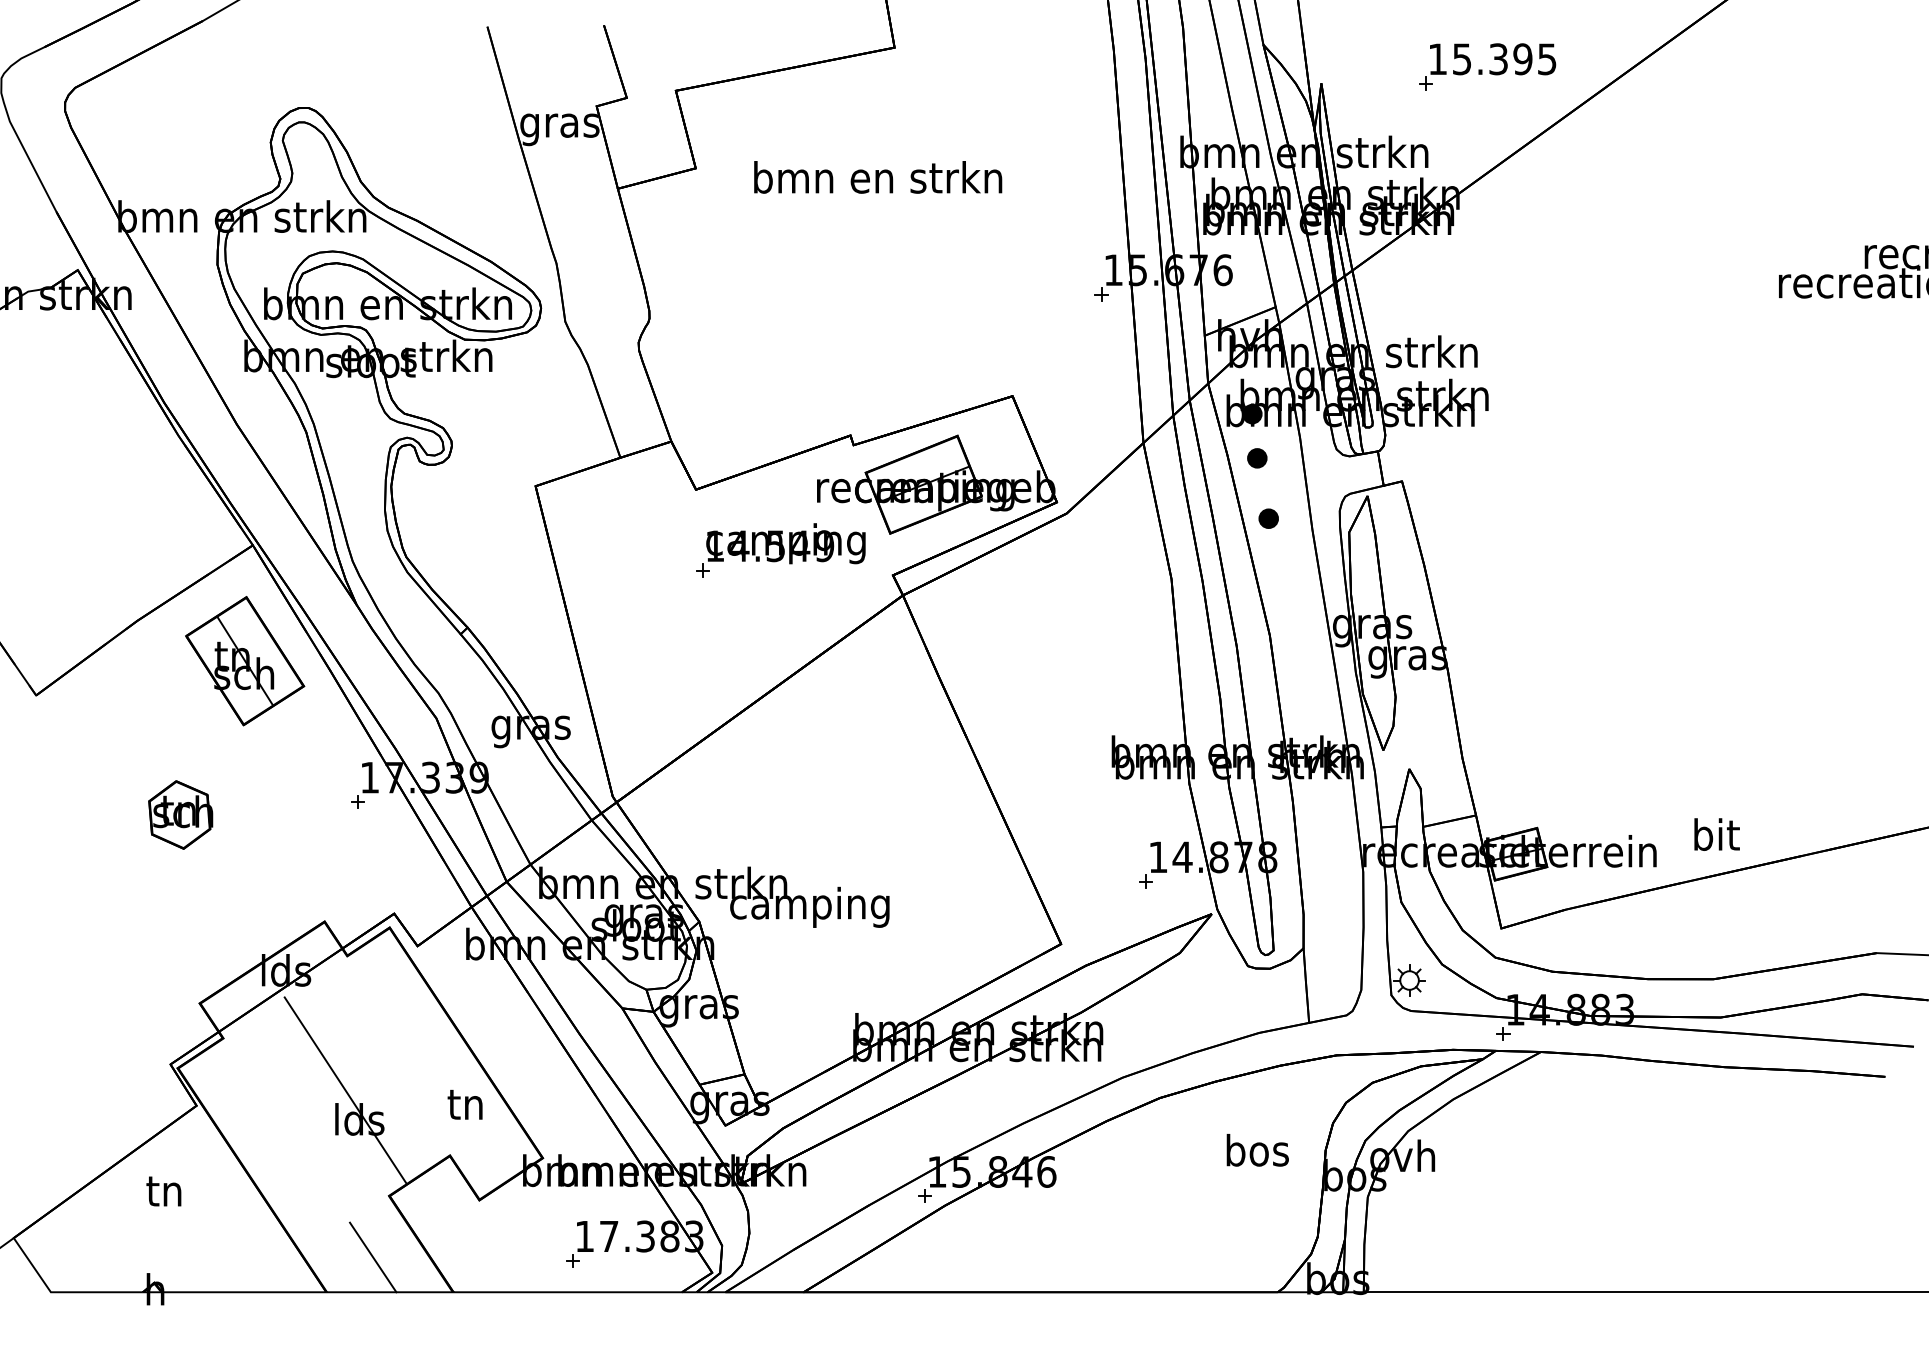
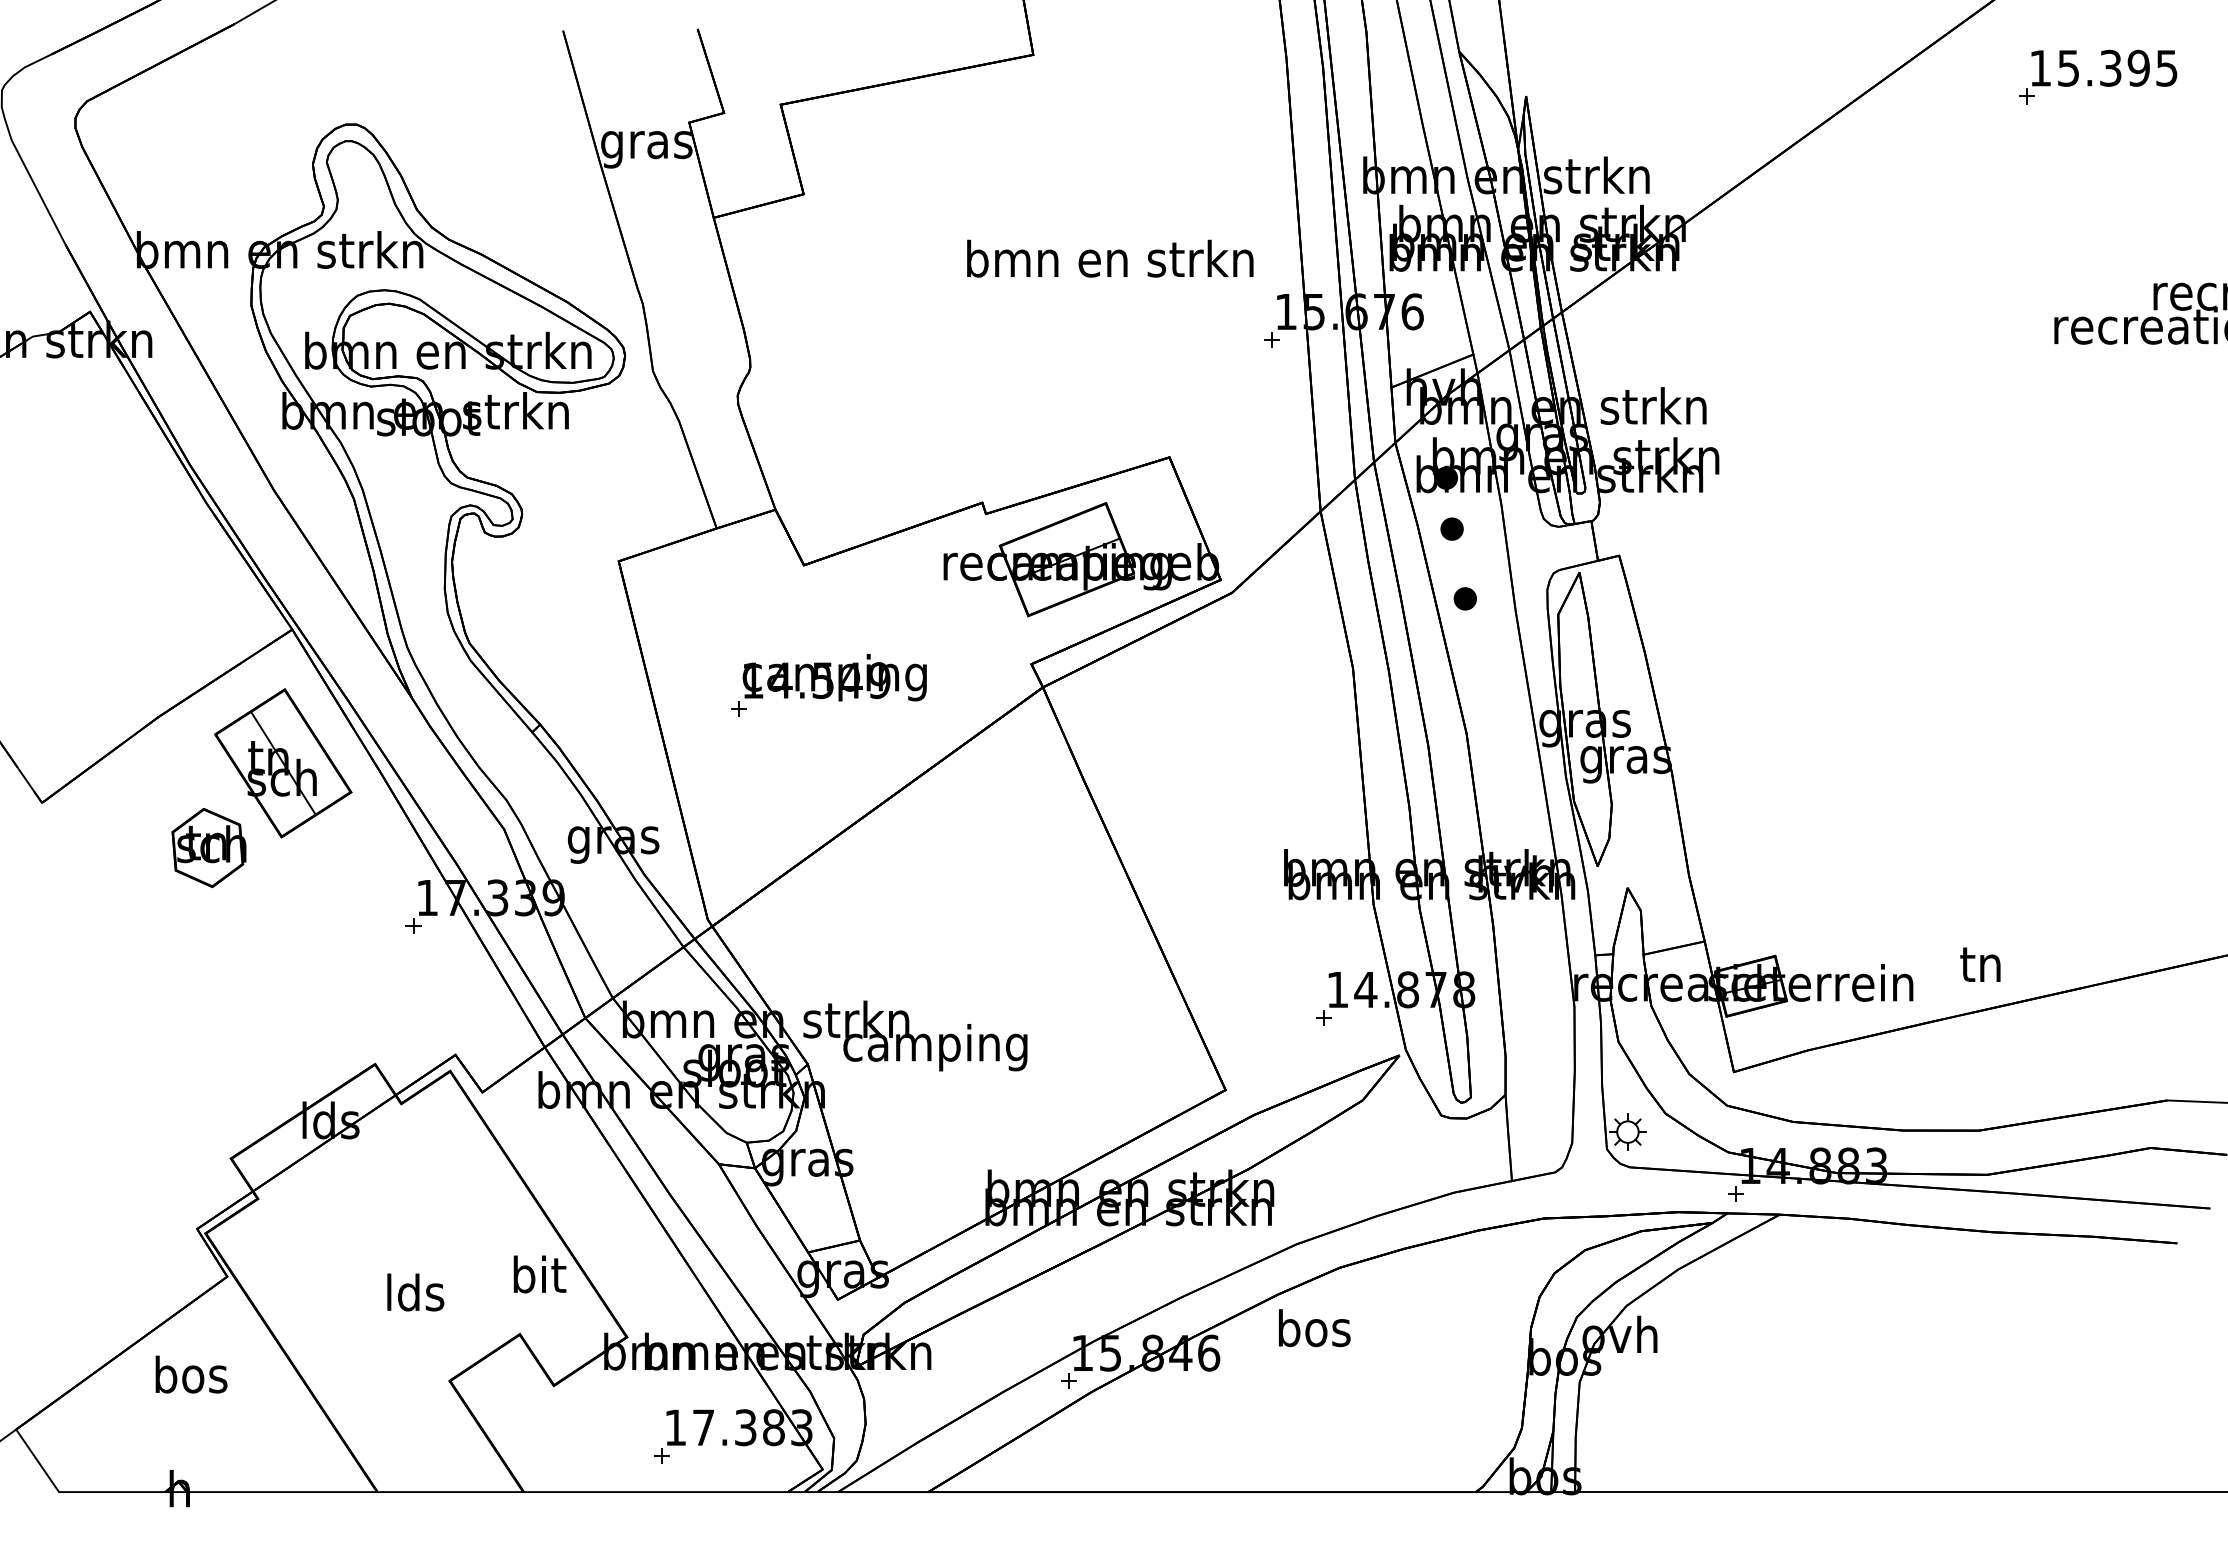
part: (1487, 66) -> (2098, 76), moved
text: (878, 177) -> (1110, 258), moved
part: (780, 550) -> (828, 685), moved
part: (180, 815) -> (208, 848), moved
text: (1716, 834) -> (1982, 963), bit -> tn
line: (345, 1089) -> (399, 1258), removed
text: (466, 1103) -> (539, 1274), tn -> bit
text: (1257, 1150) -> (1314, 1328), moved
text: (165, 1190) -> (191, 1374), tn -> bos
line: (373, 1257) -> (431, 1451), removed

